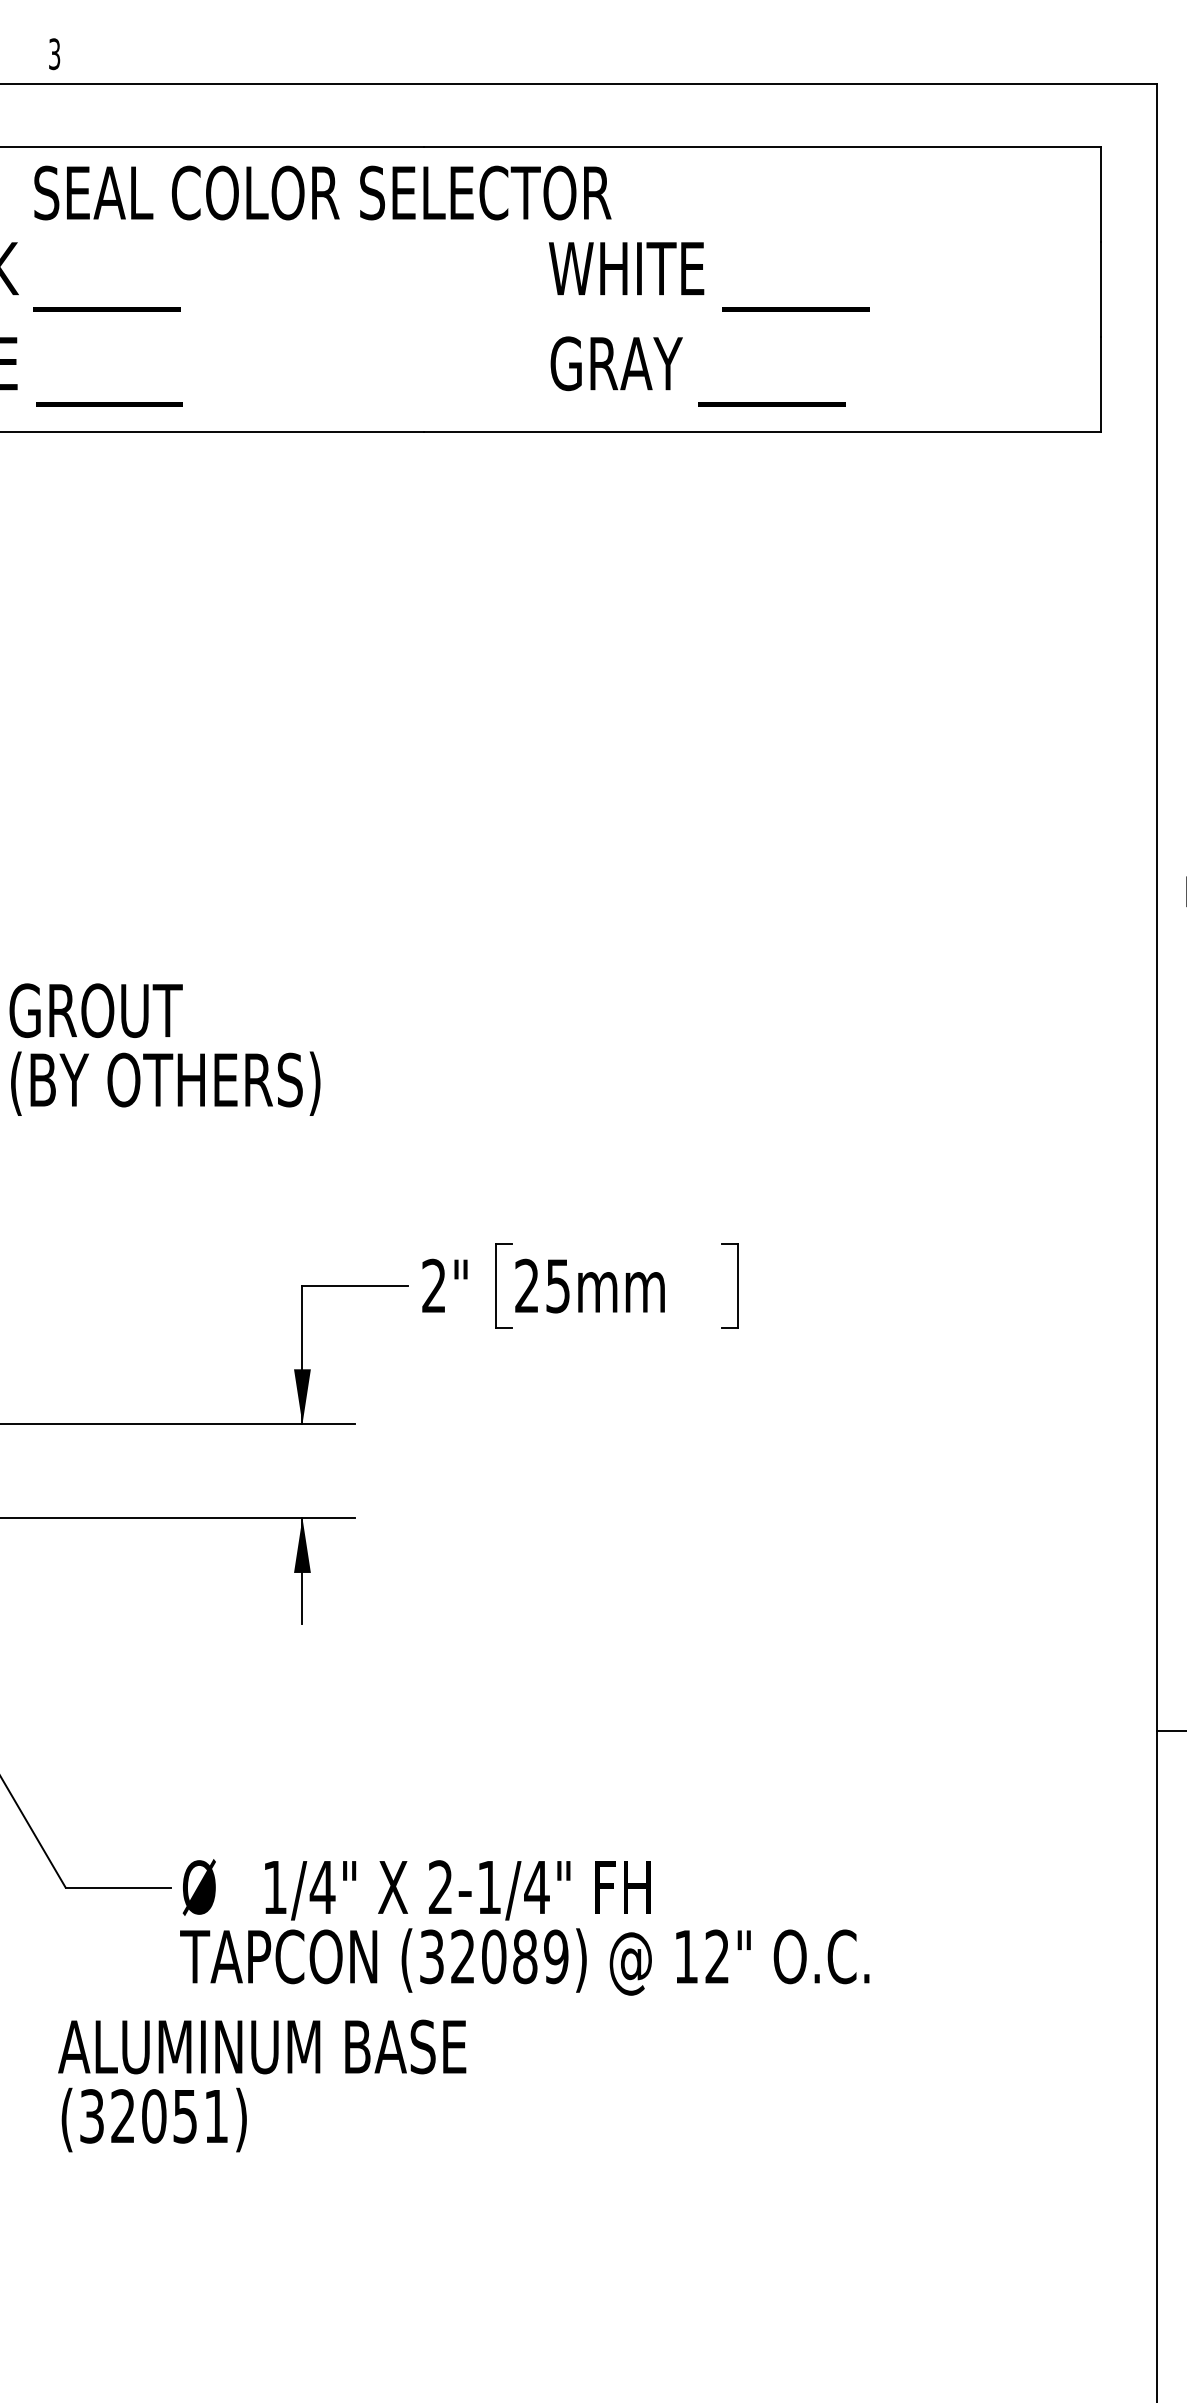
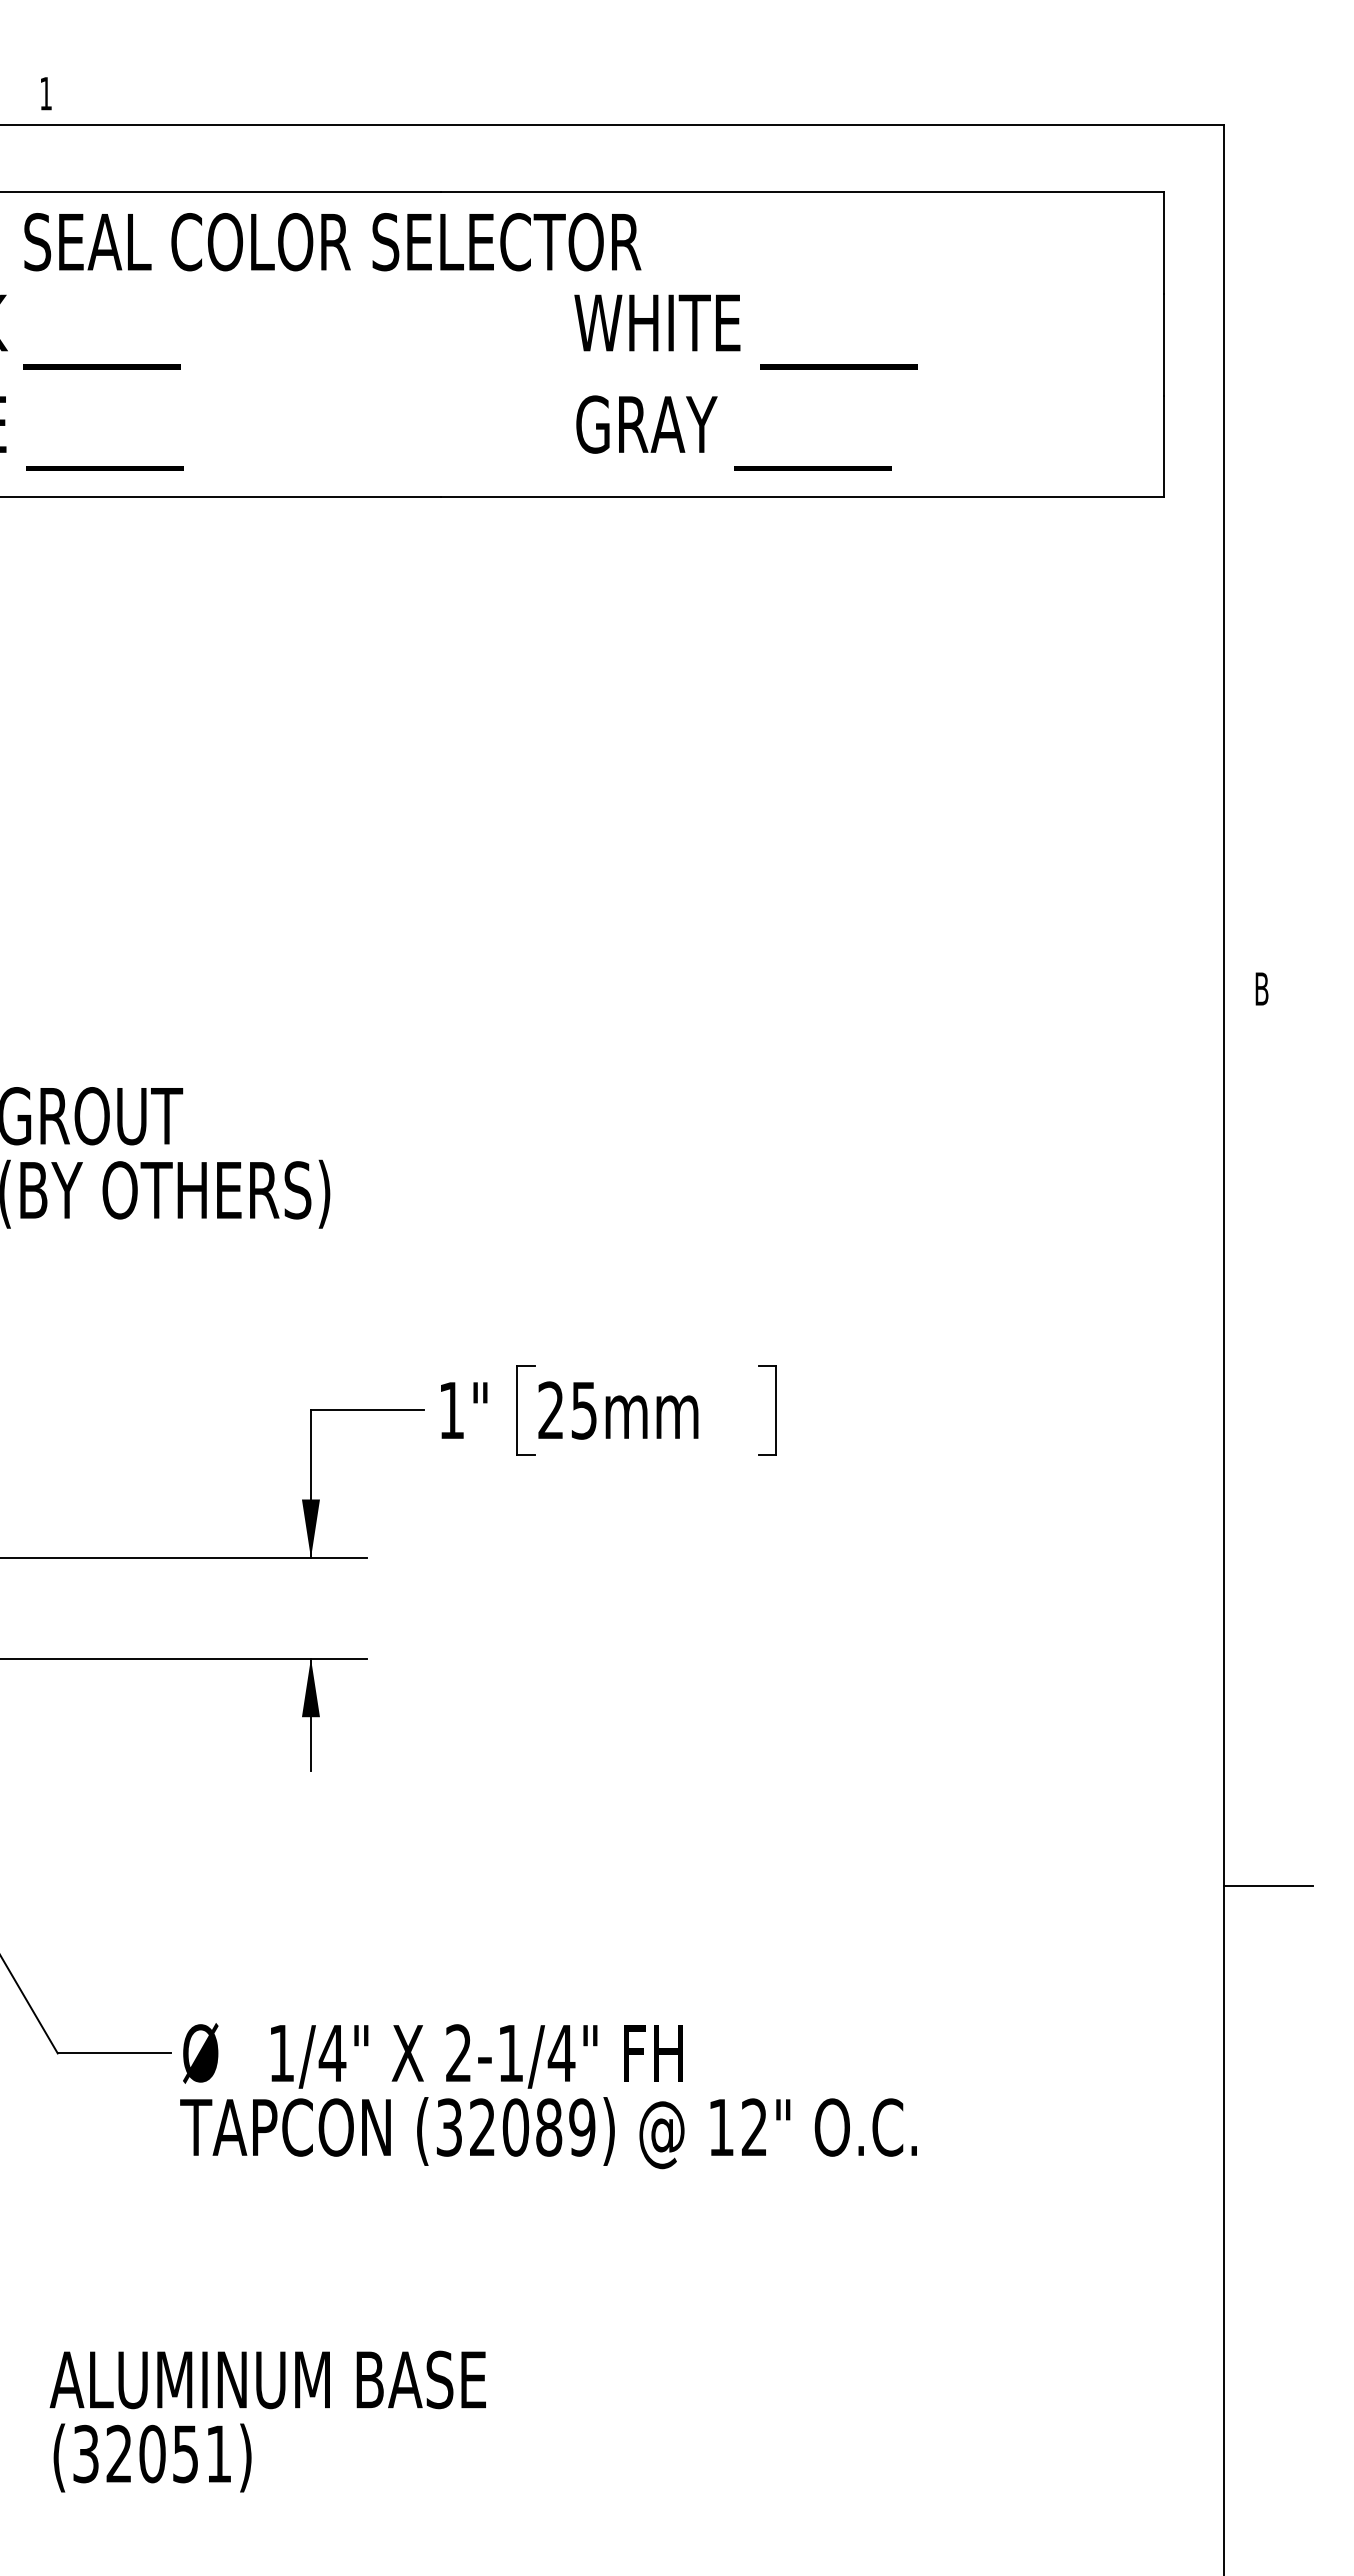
text: (54, 53) -> (45, 93), 3 -> 1
text: (433, 1285) -> (451, 1409), 2" -> 1"
text: (261, 2085) -> (267, 2421), moved

